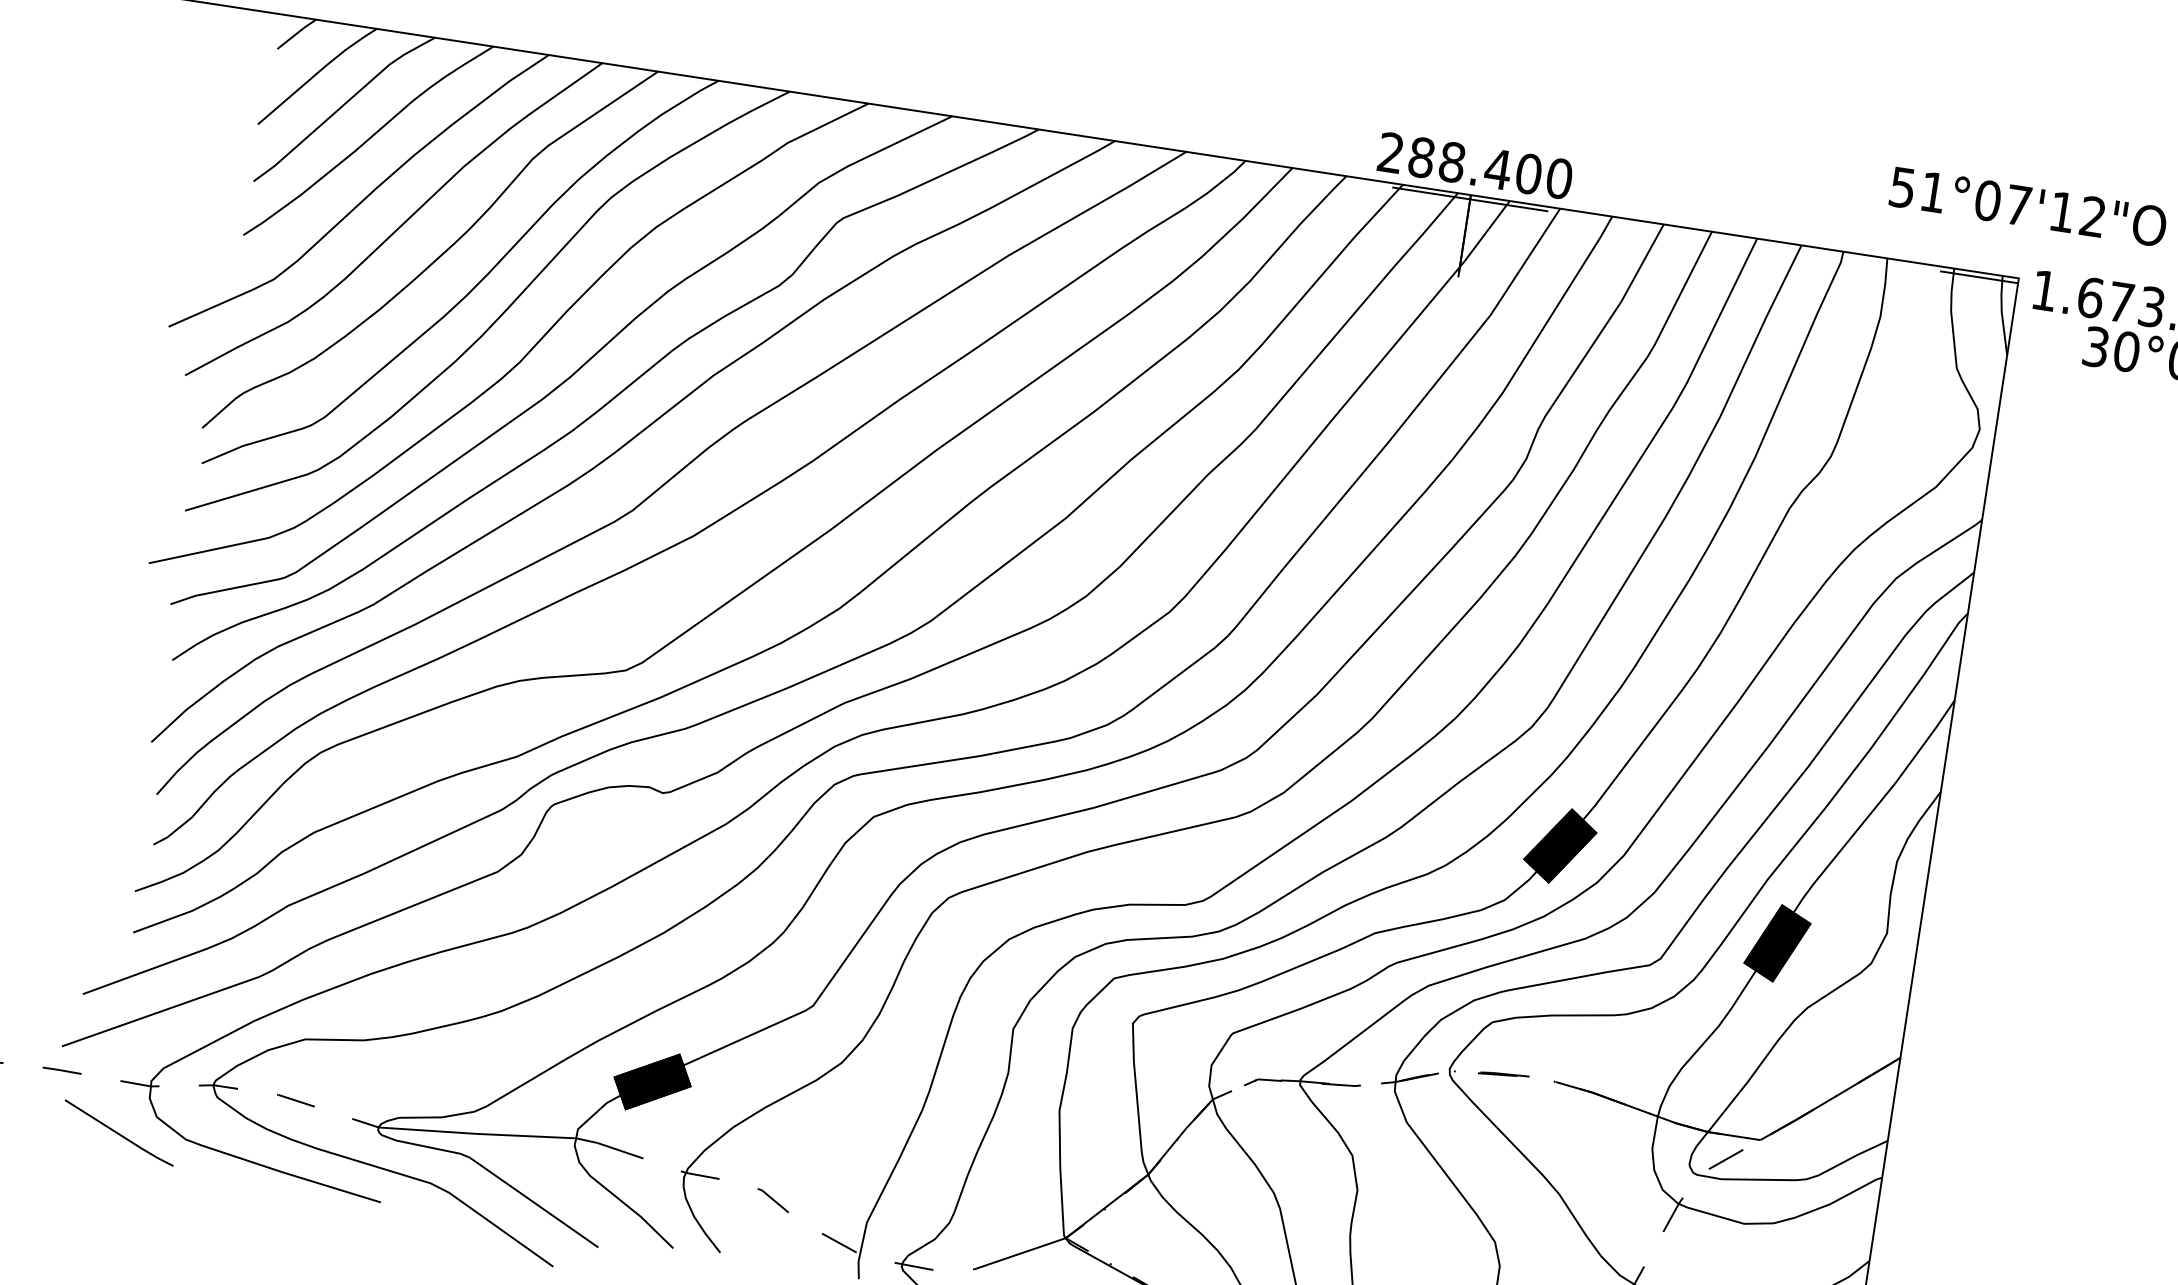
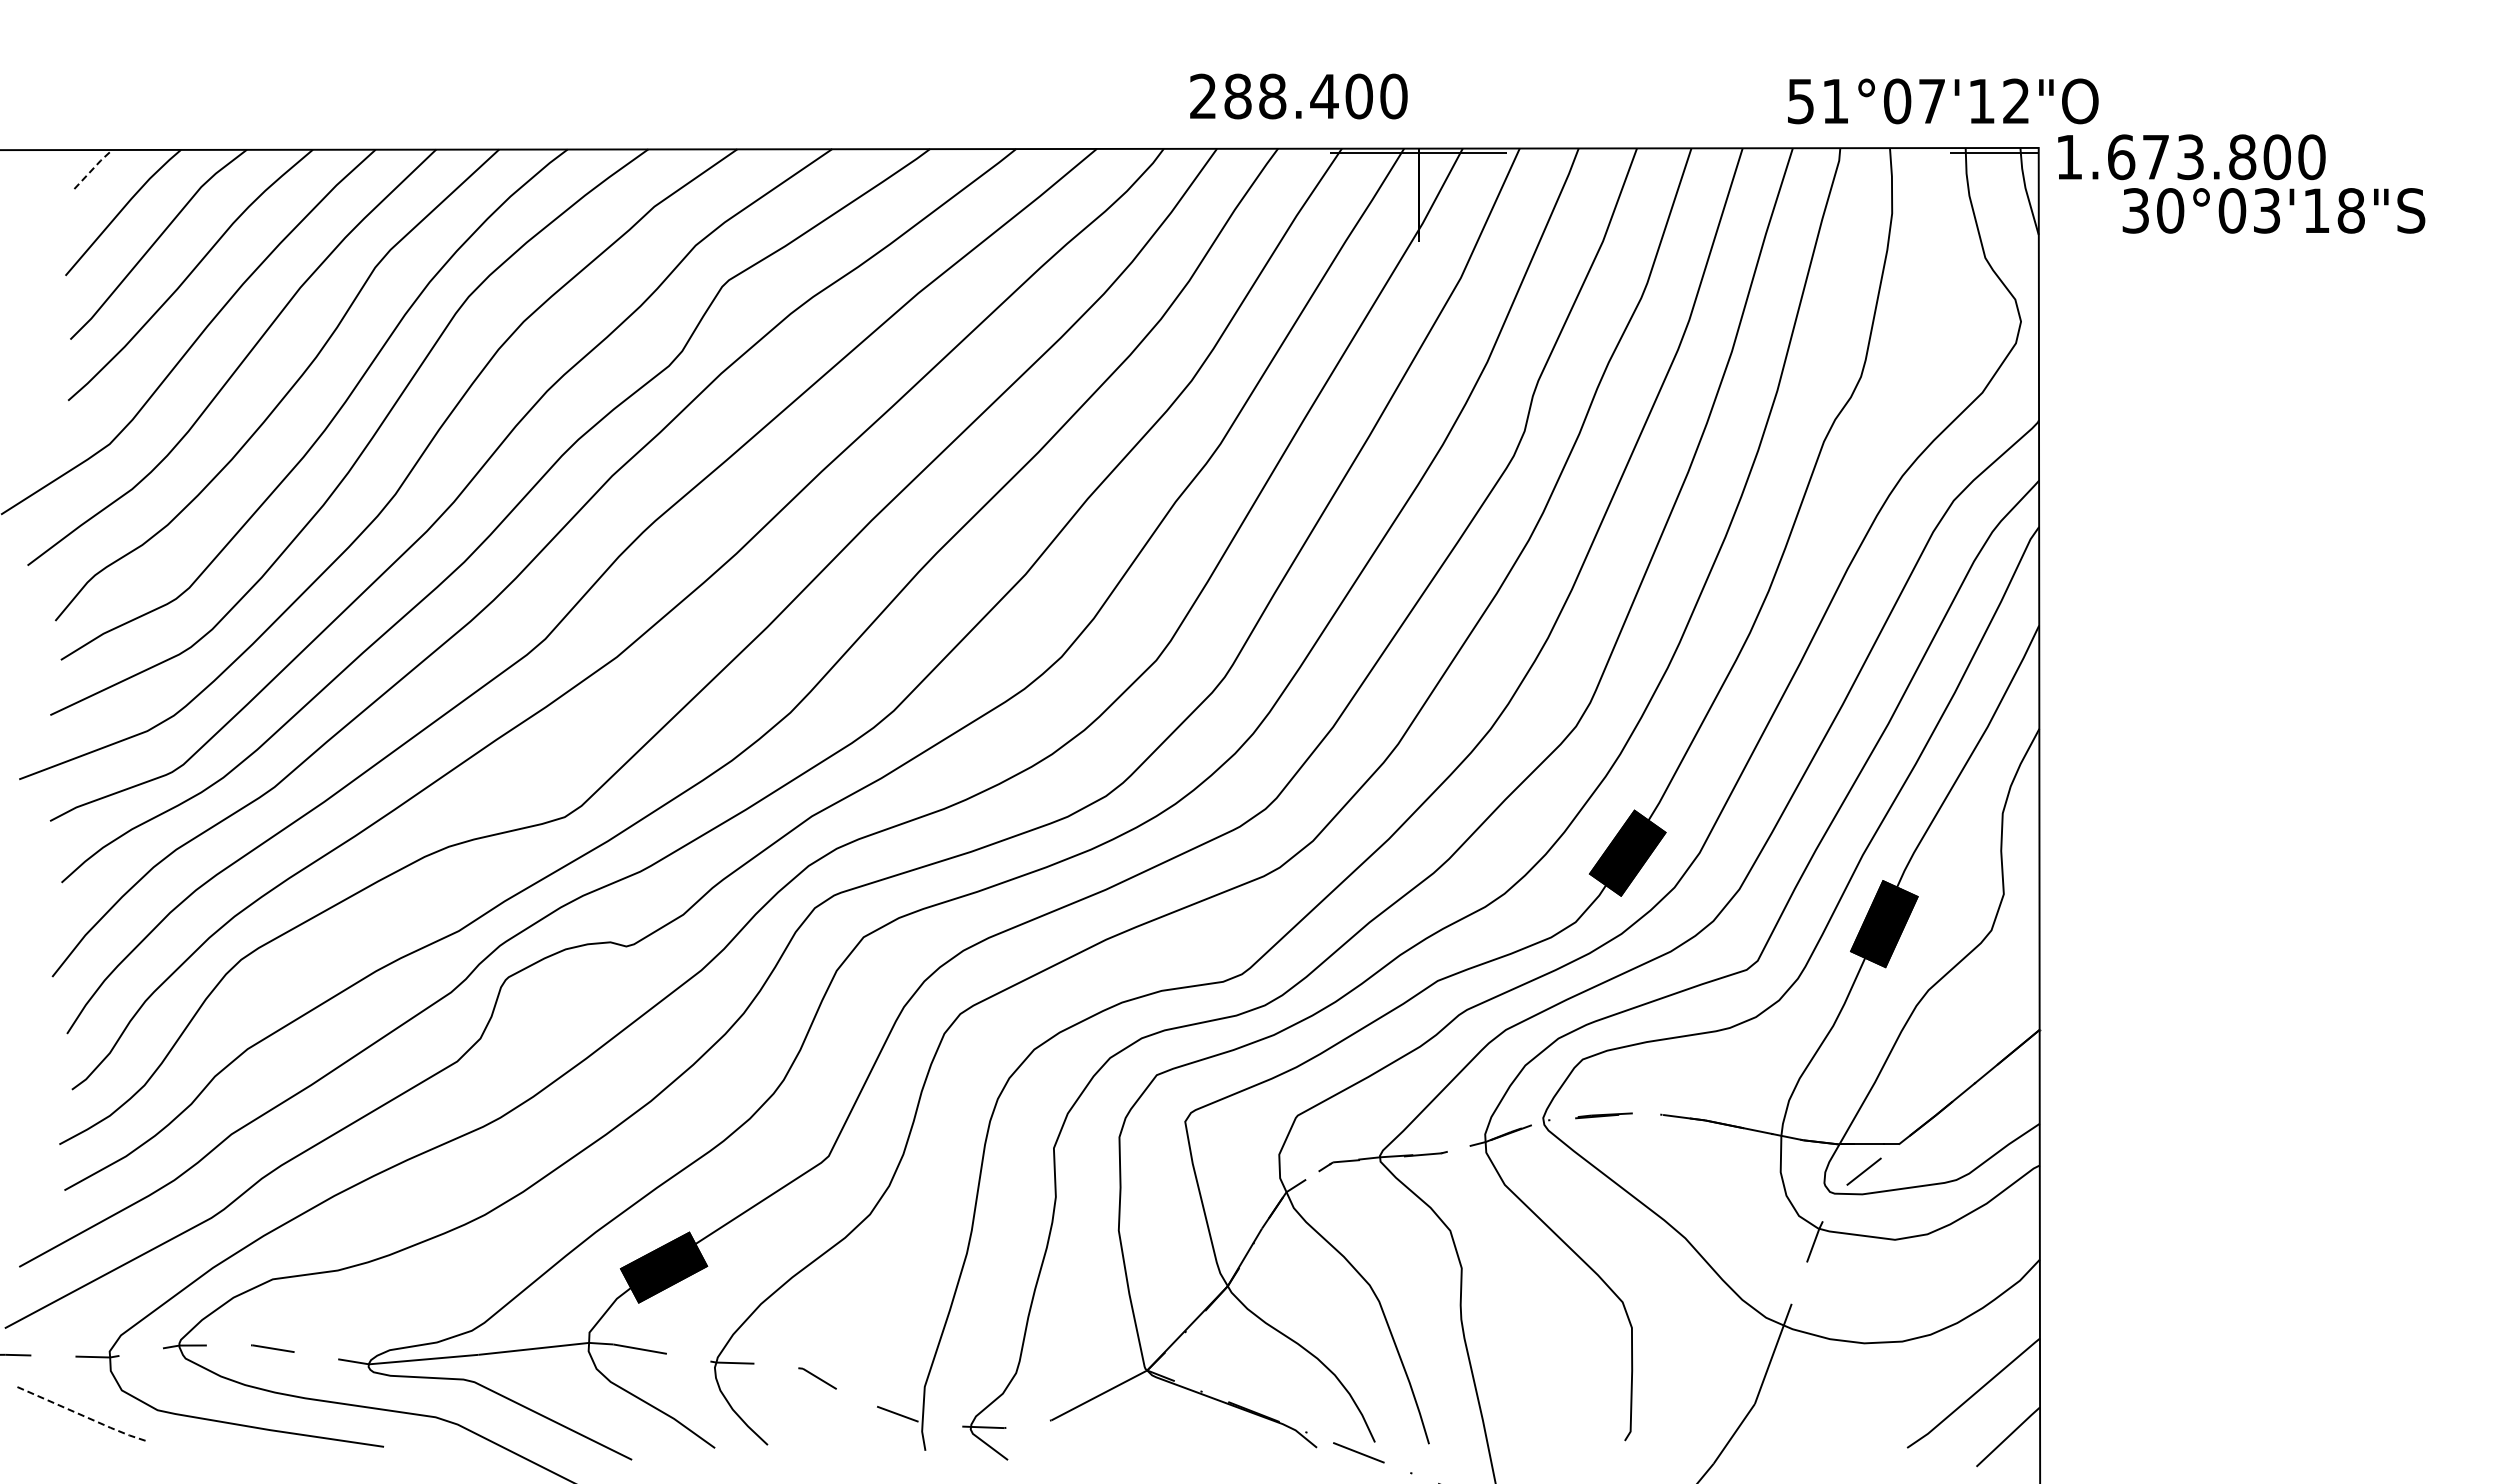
line: (297, 33) -> (93, 168), solid -> dashed
text: (1475, 165) -> (1298, 96), moved
text: (2028, 207) -> (1943, 101), moved
line: (120, 1135) -> (84, 1416), solid -> dashed

